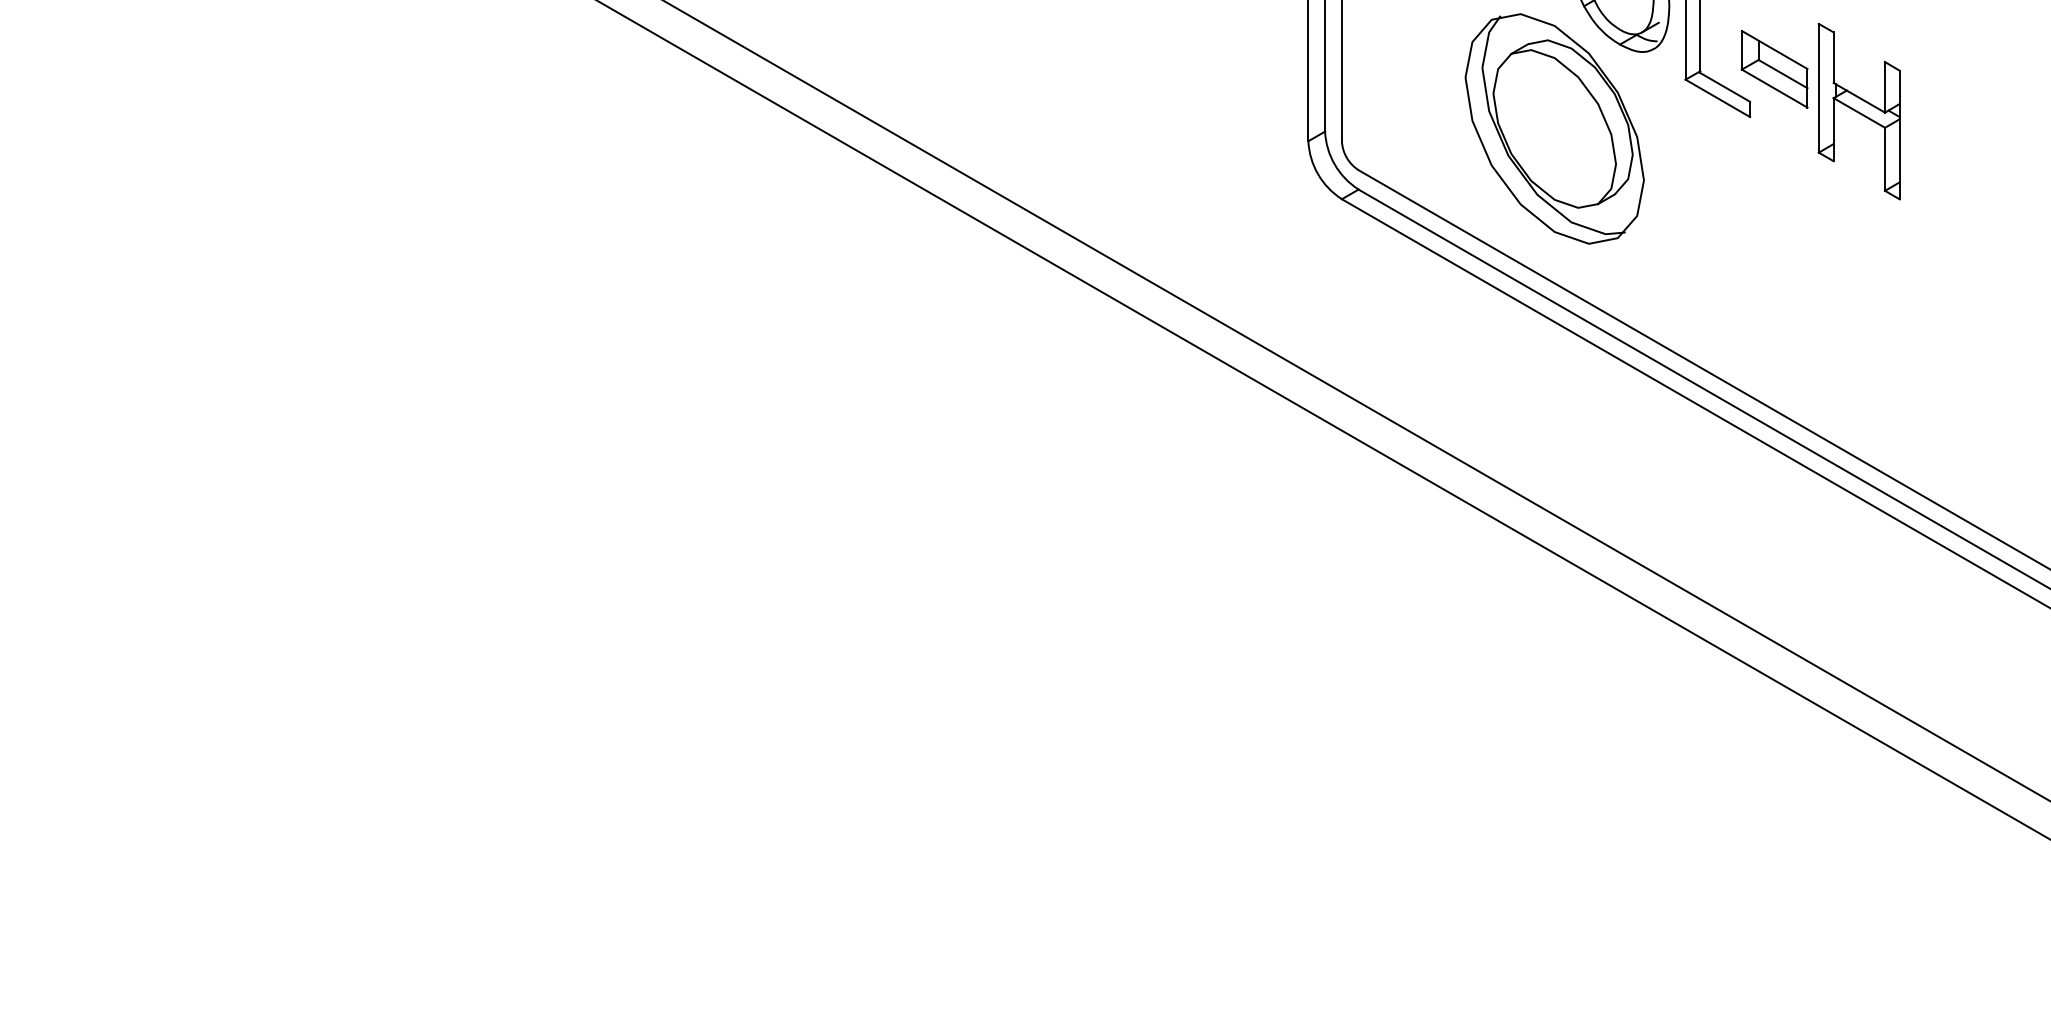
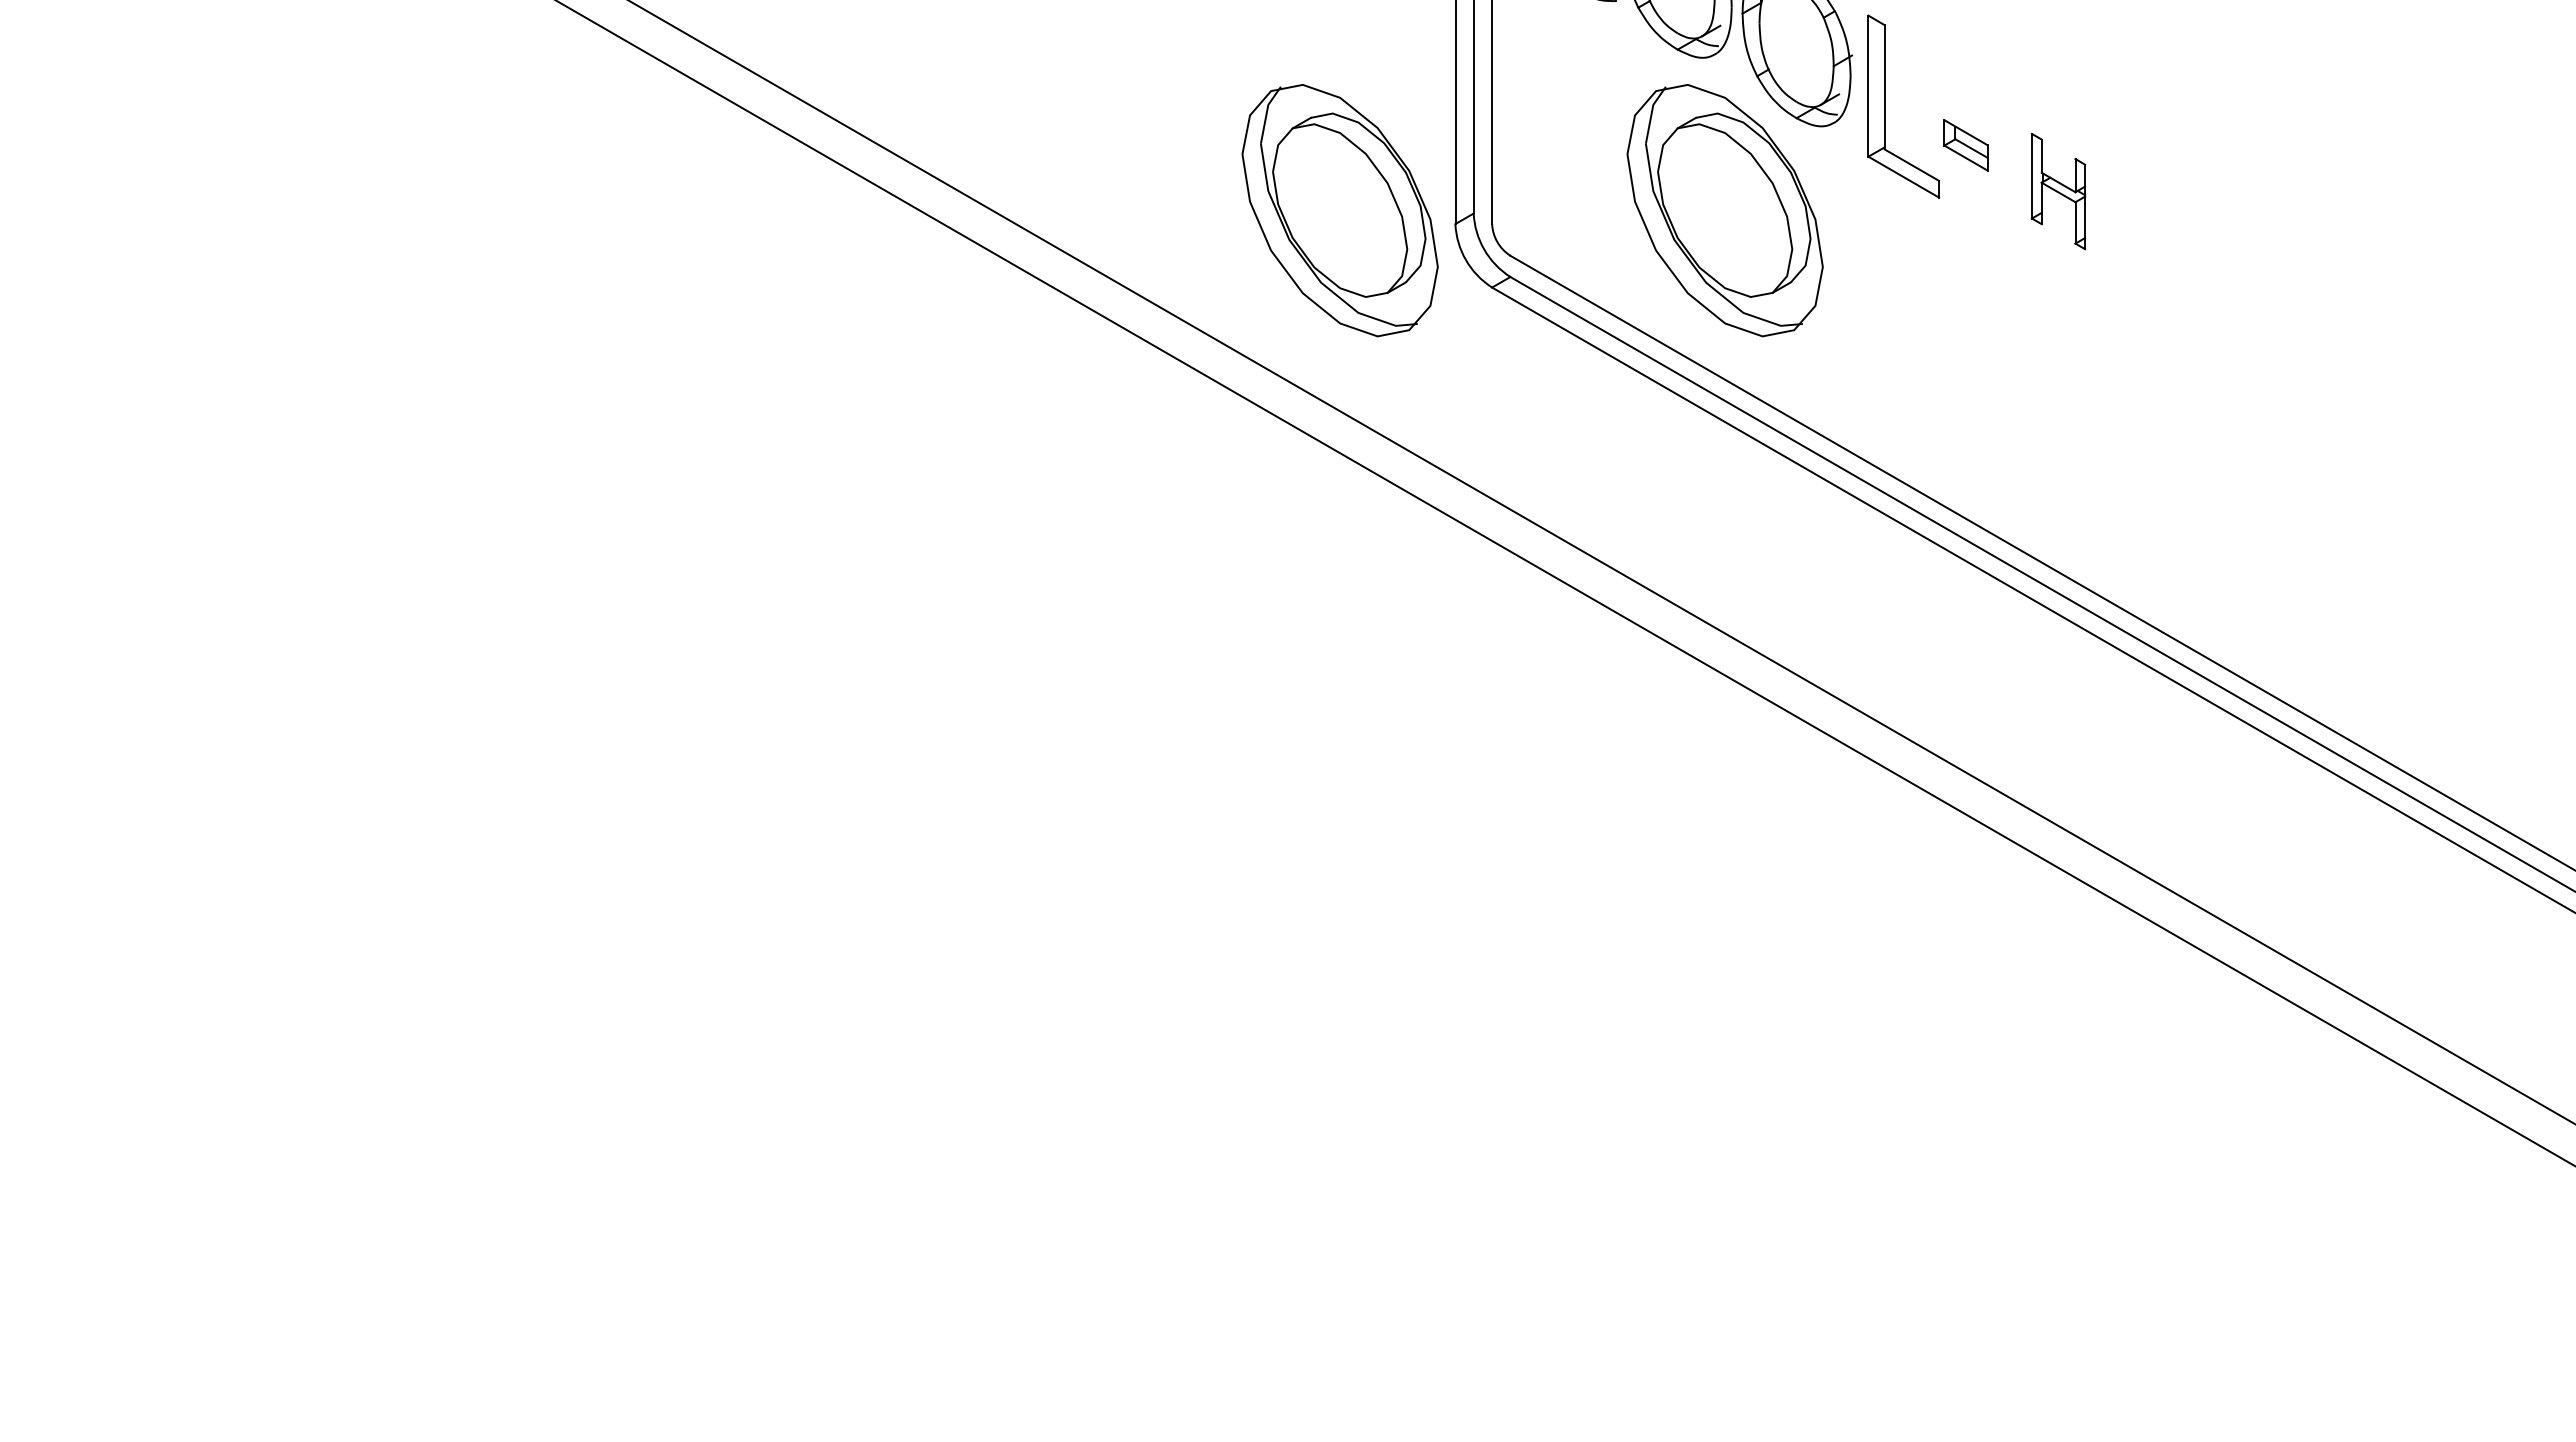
part: (1774, 69) -> (1965, 145), size x0.6
part: (1859, 111) -> (2058, 191), size x0.6
part: (1202, 128) -> (1339, 210), added

